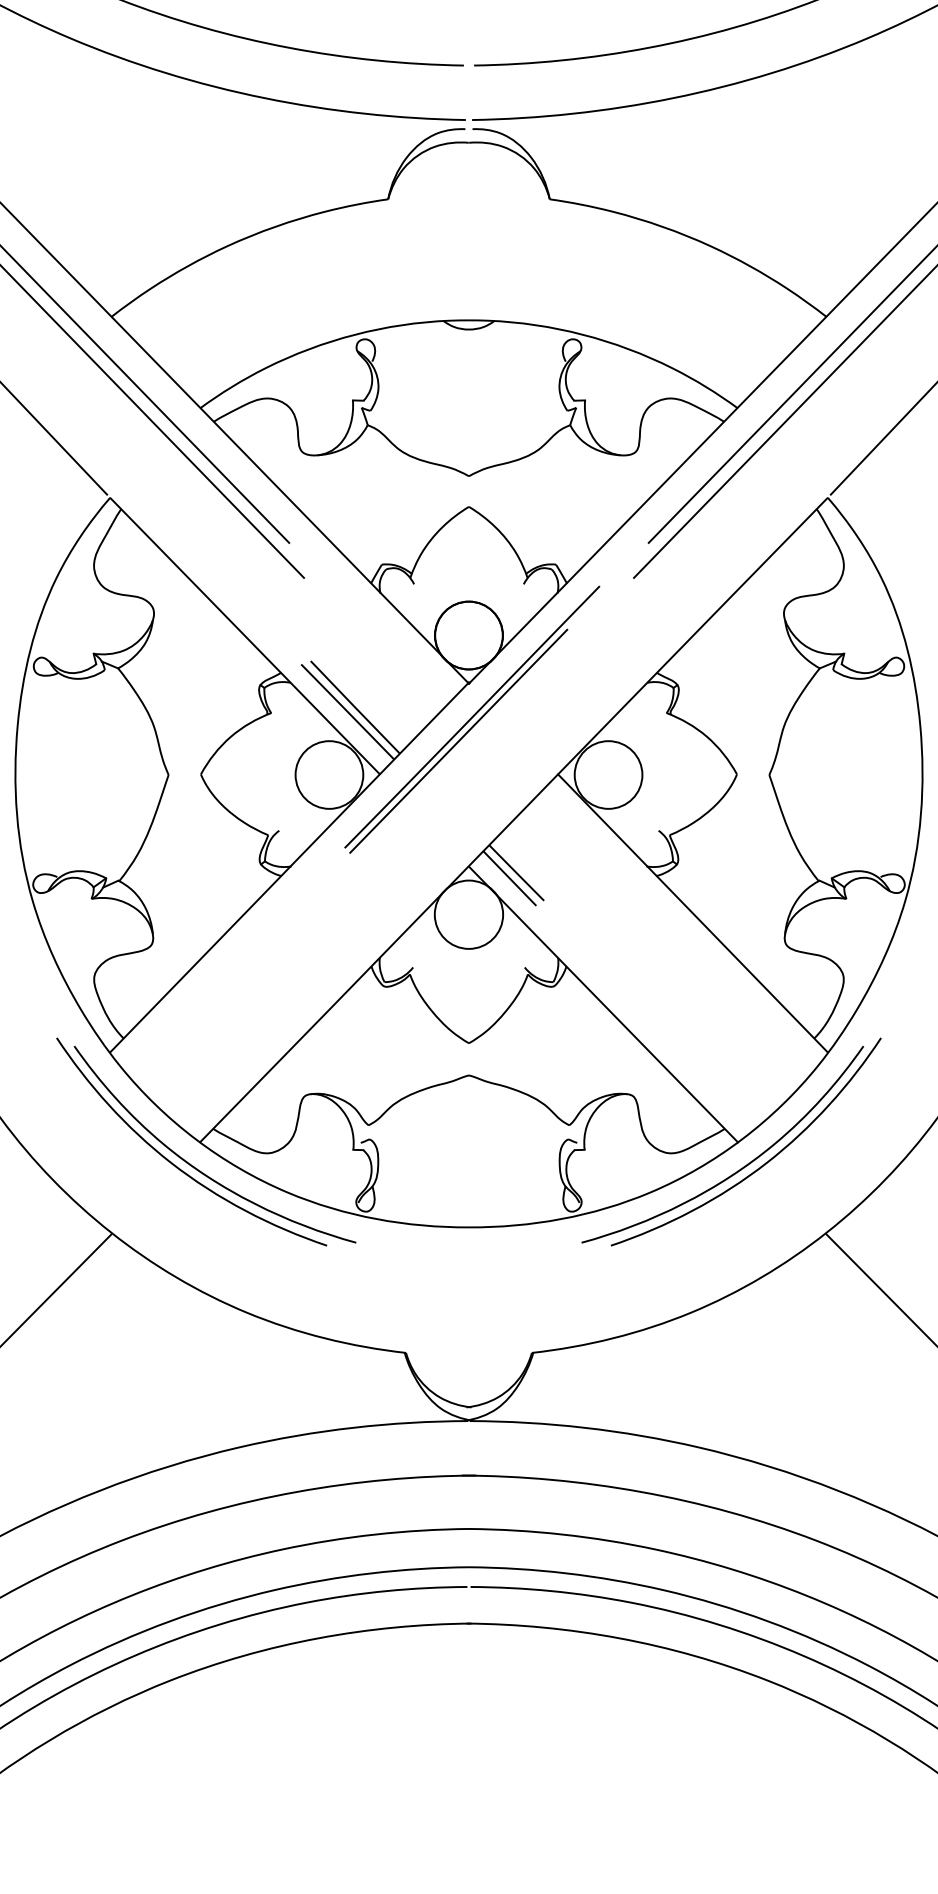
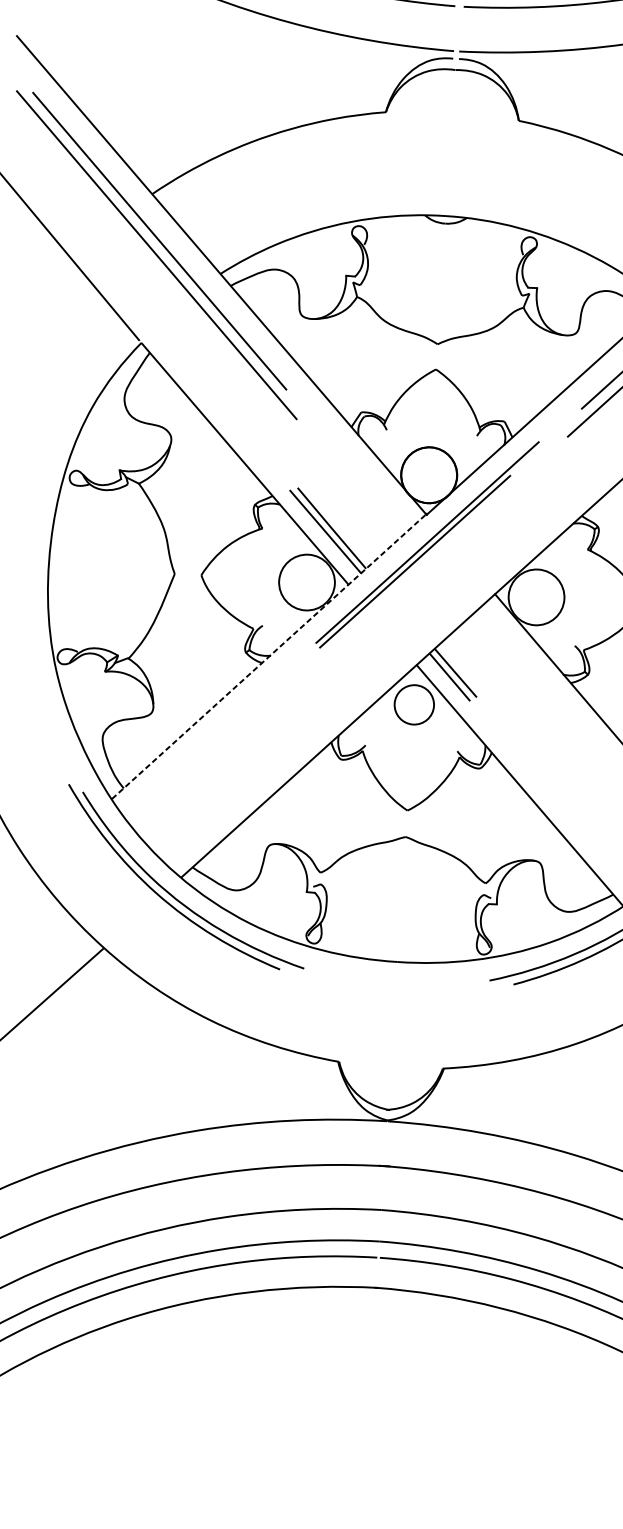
line: (289, 867) -> (269, 656), solid -> dashed
circle: (468, 914) -> (413, 704), size x0.7

